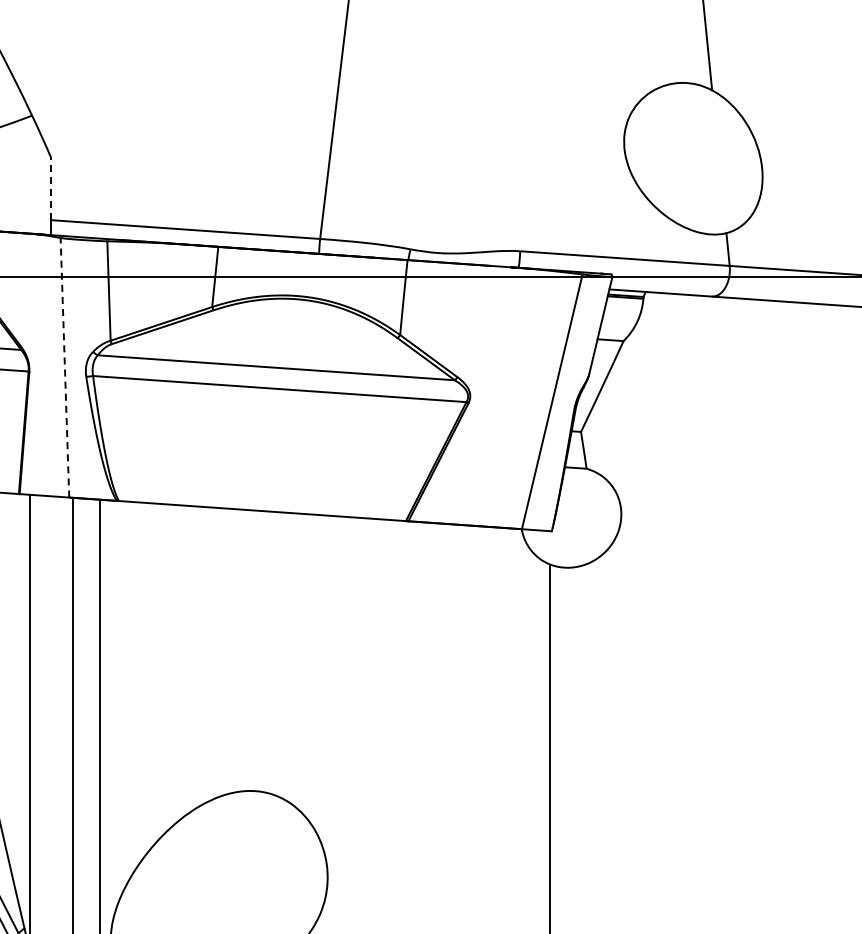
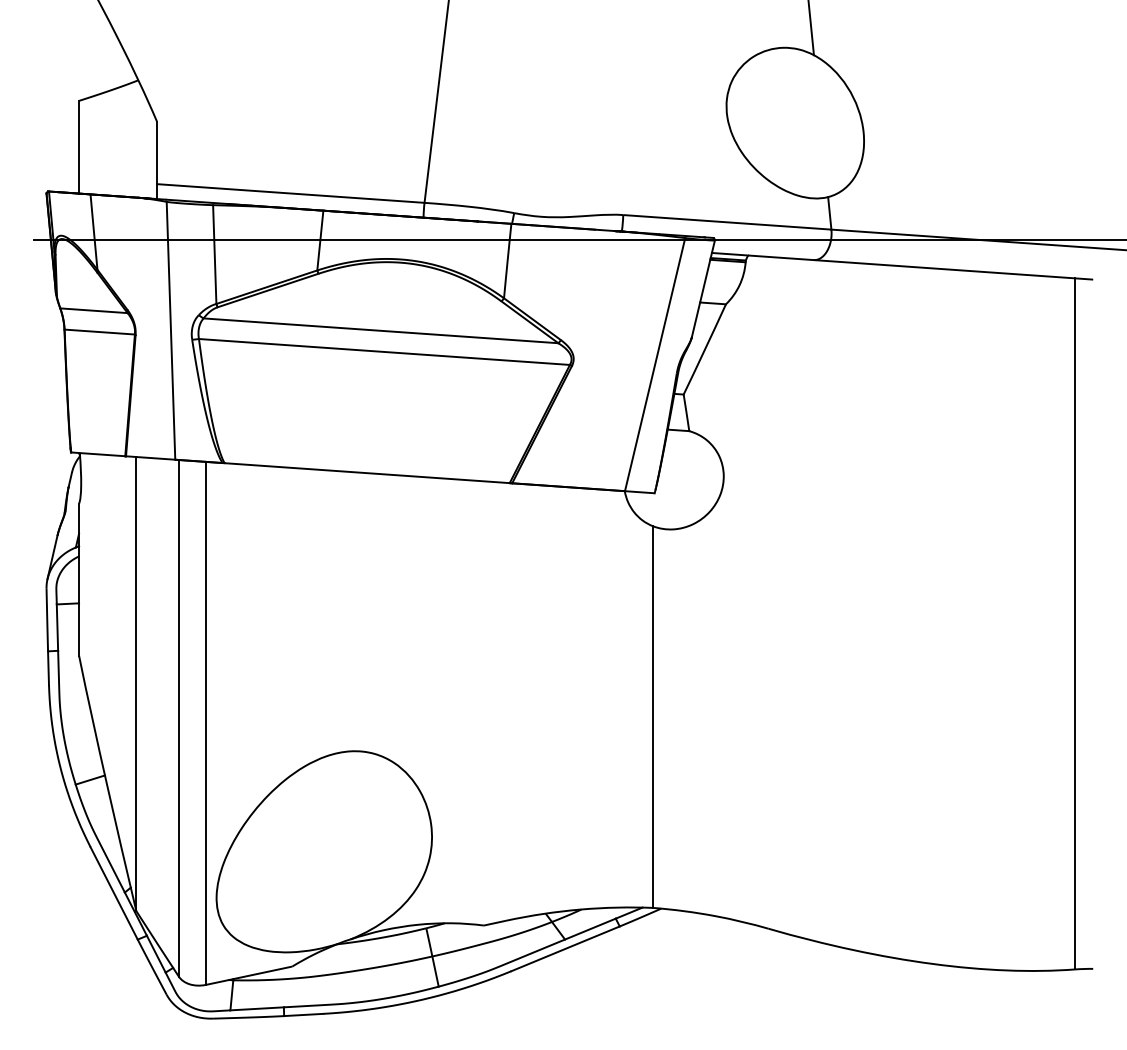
line: (50, 188) -> (156, 152), dashed -> solid
line: (64, 367) -> (170, 330), dashed -> solid

